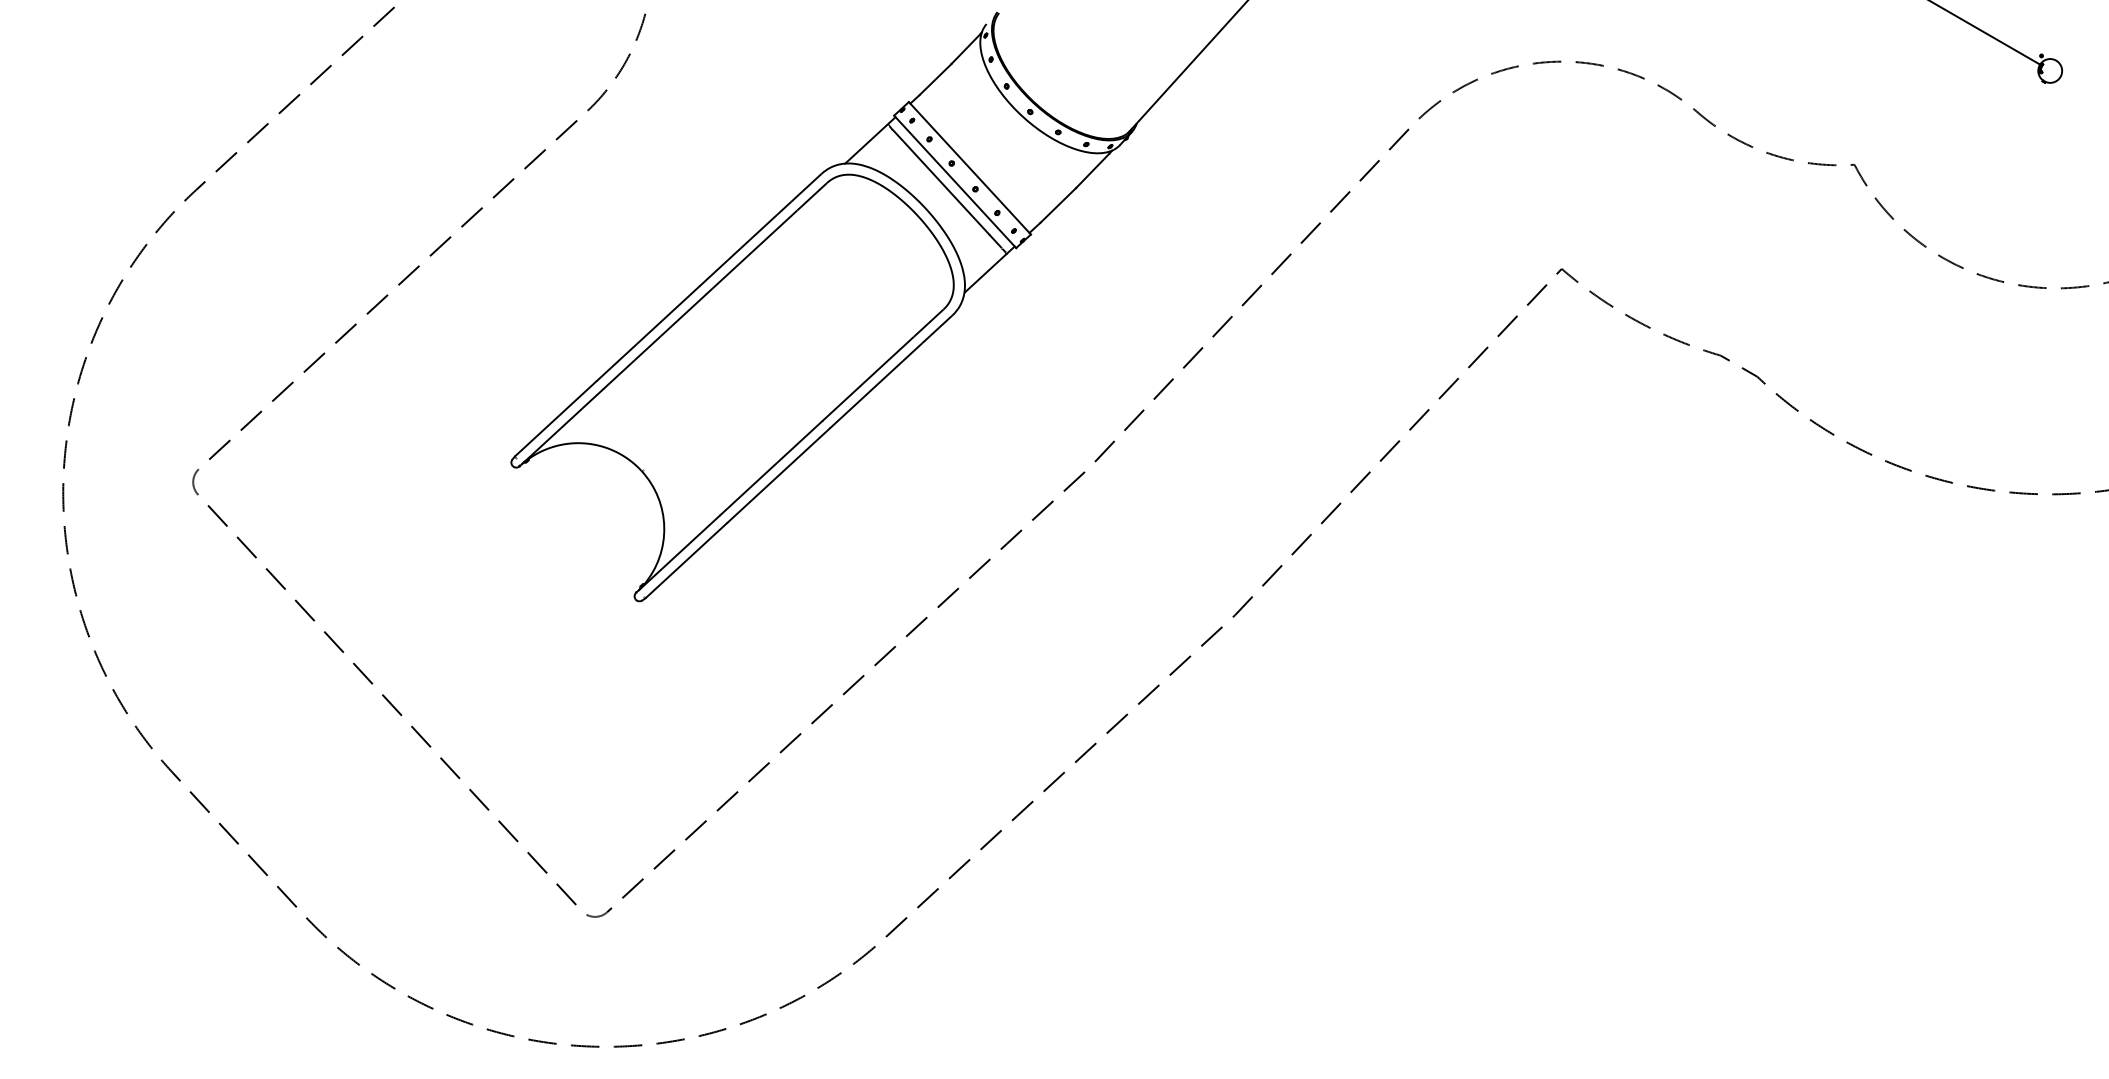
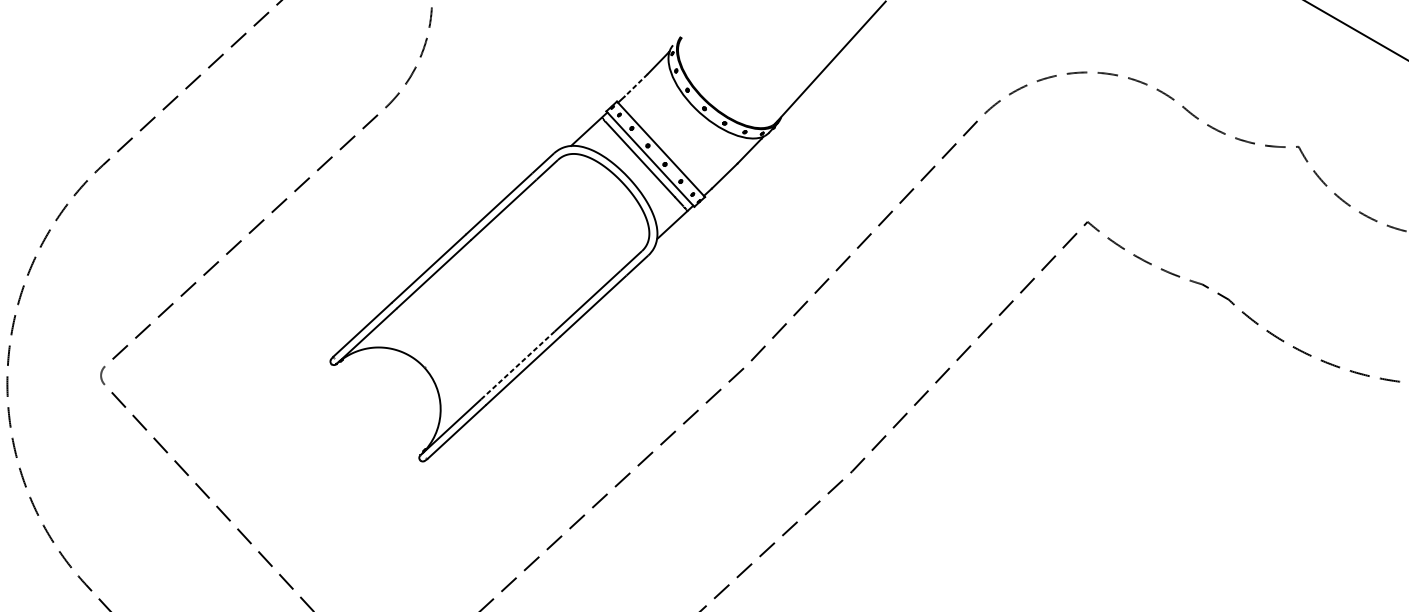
line: (935, 79) -> (636, 85), solid -> dashed
line: (771, 468) -> (517, 365), solid -> dashed

